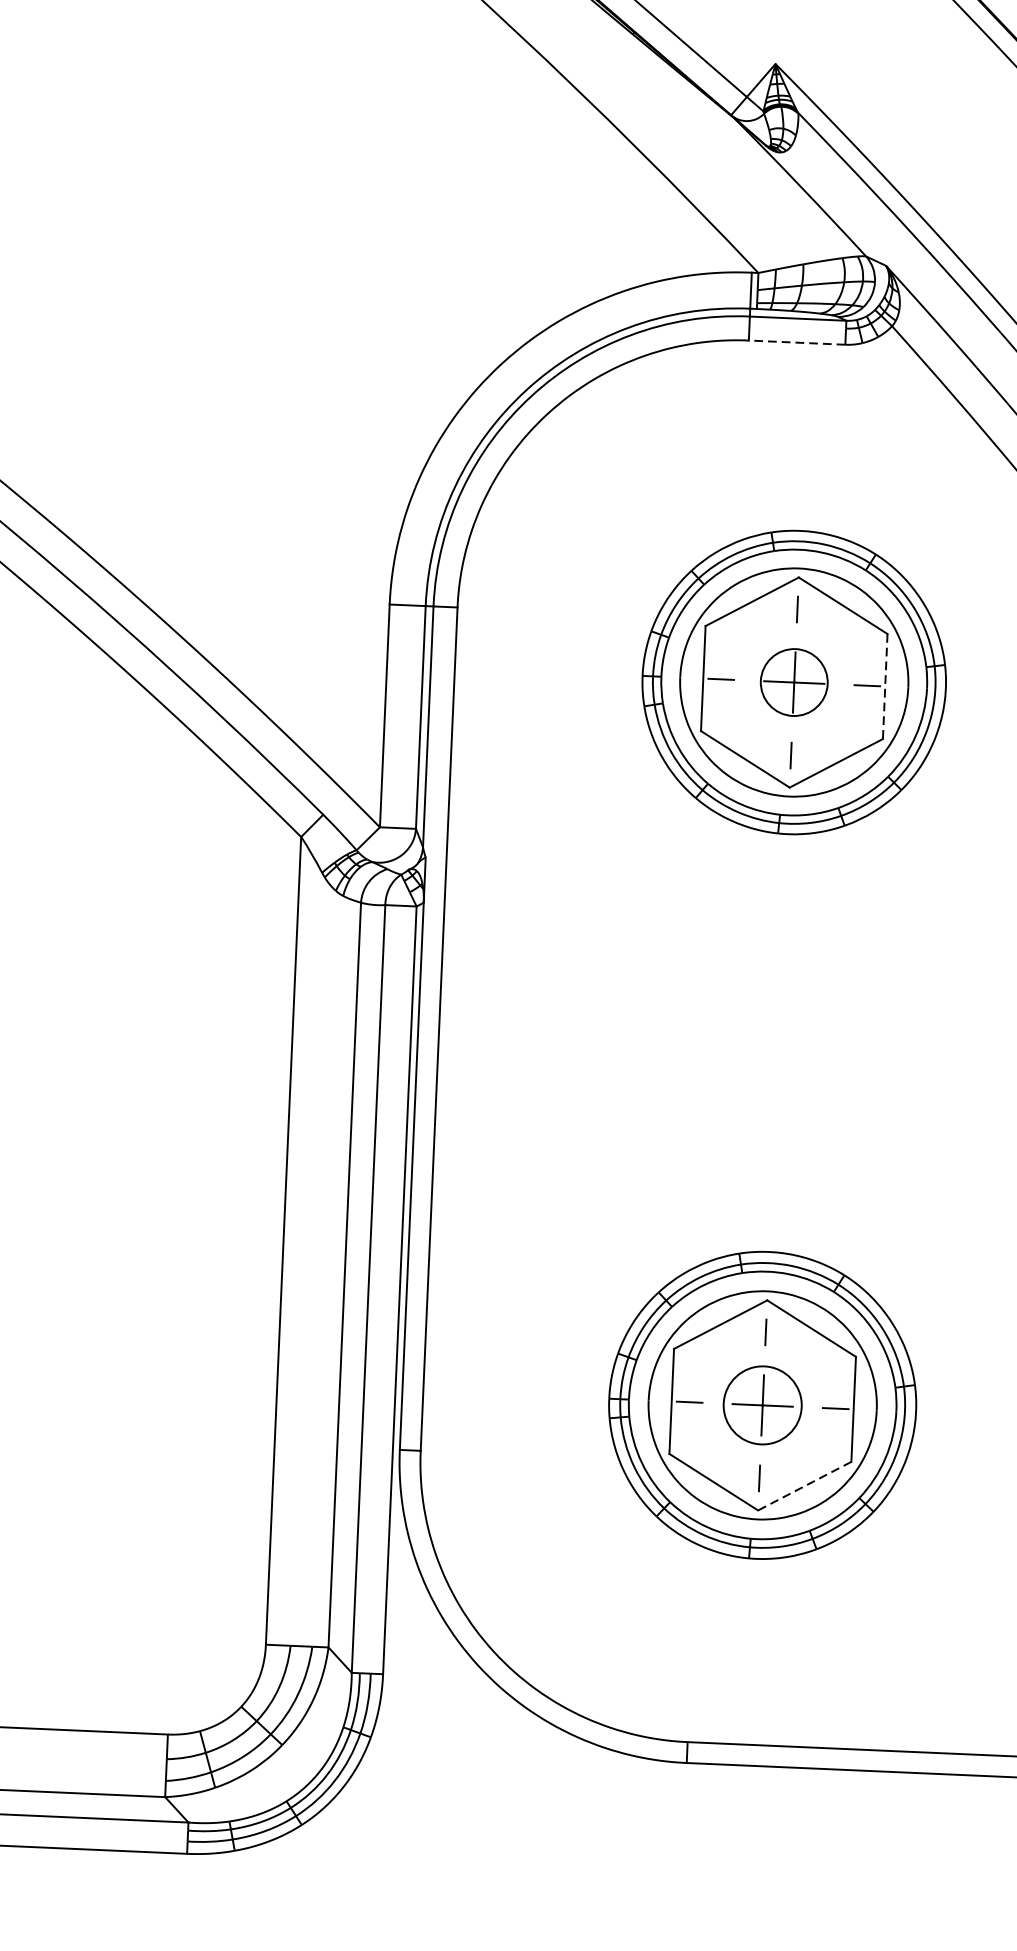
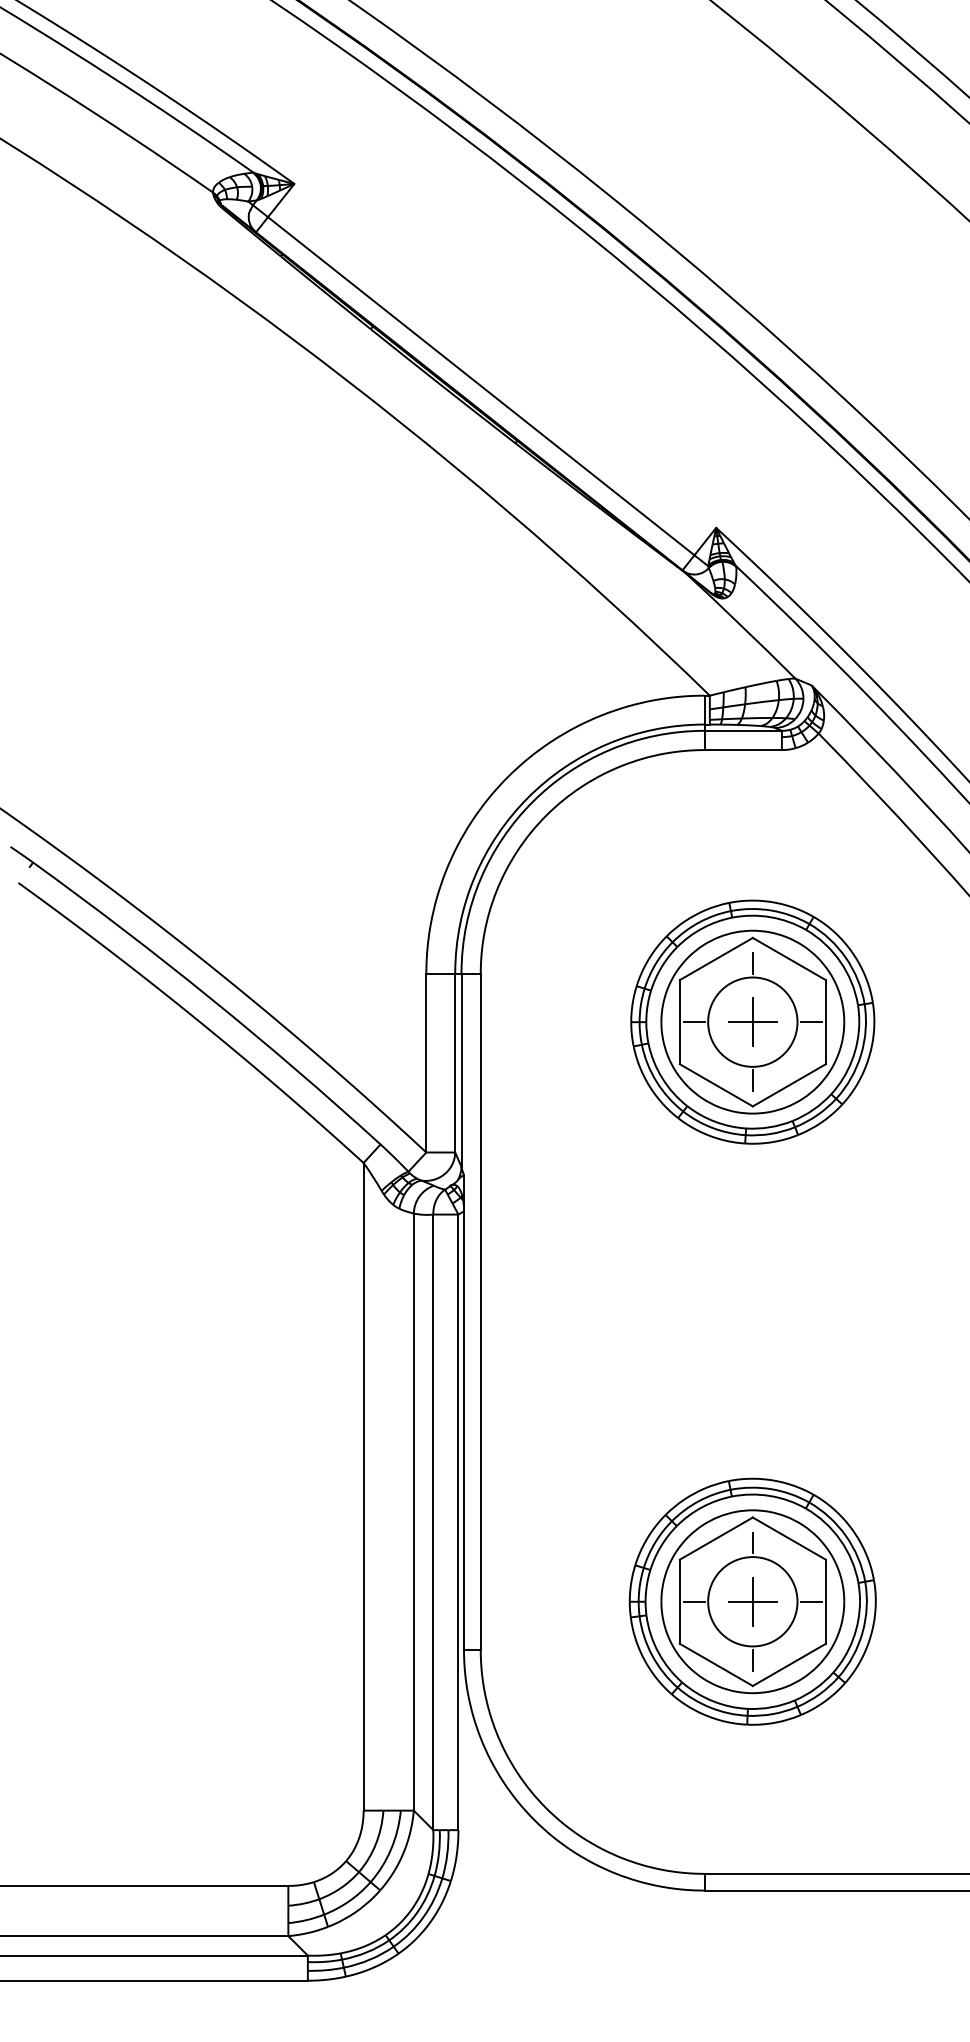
line: (797, 343) -> (743, 750), dashed -> solid
circle: (793, 681) -> (752, 1021), size x1.67
line: (884, 686) -> (825, 1022), dashed -> solid
circle: (762, 1405) -> (752, 1601), size x1.43
line: (803, 1486) -> (788, 1665), dashed -> solid

